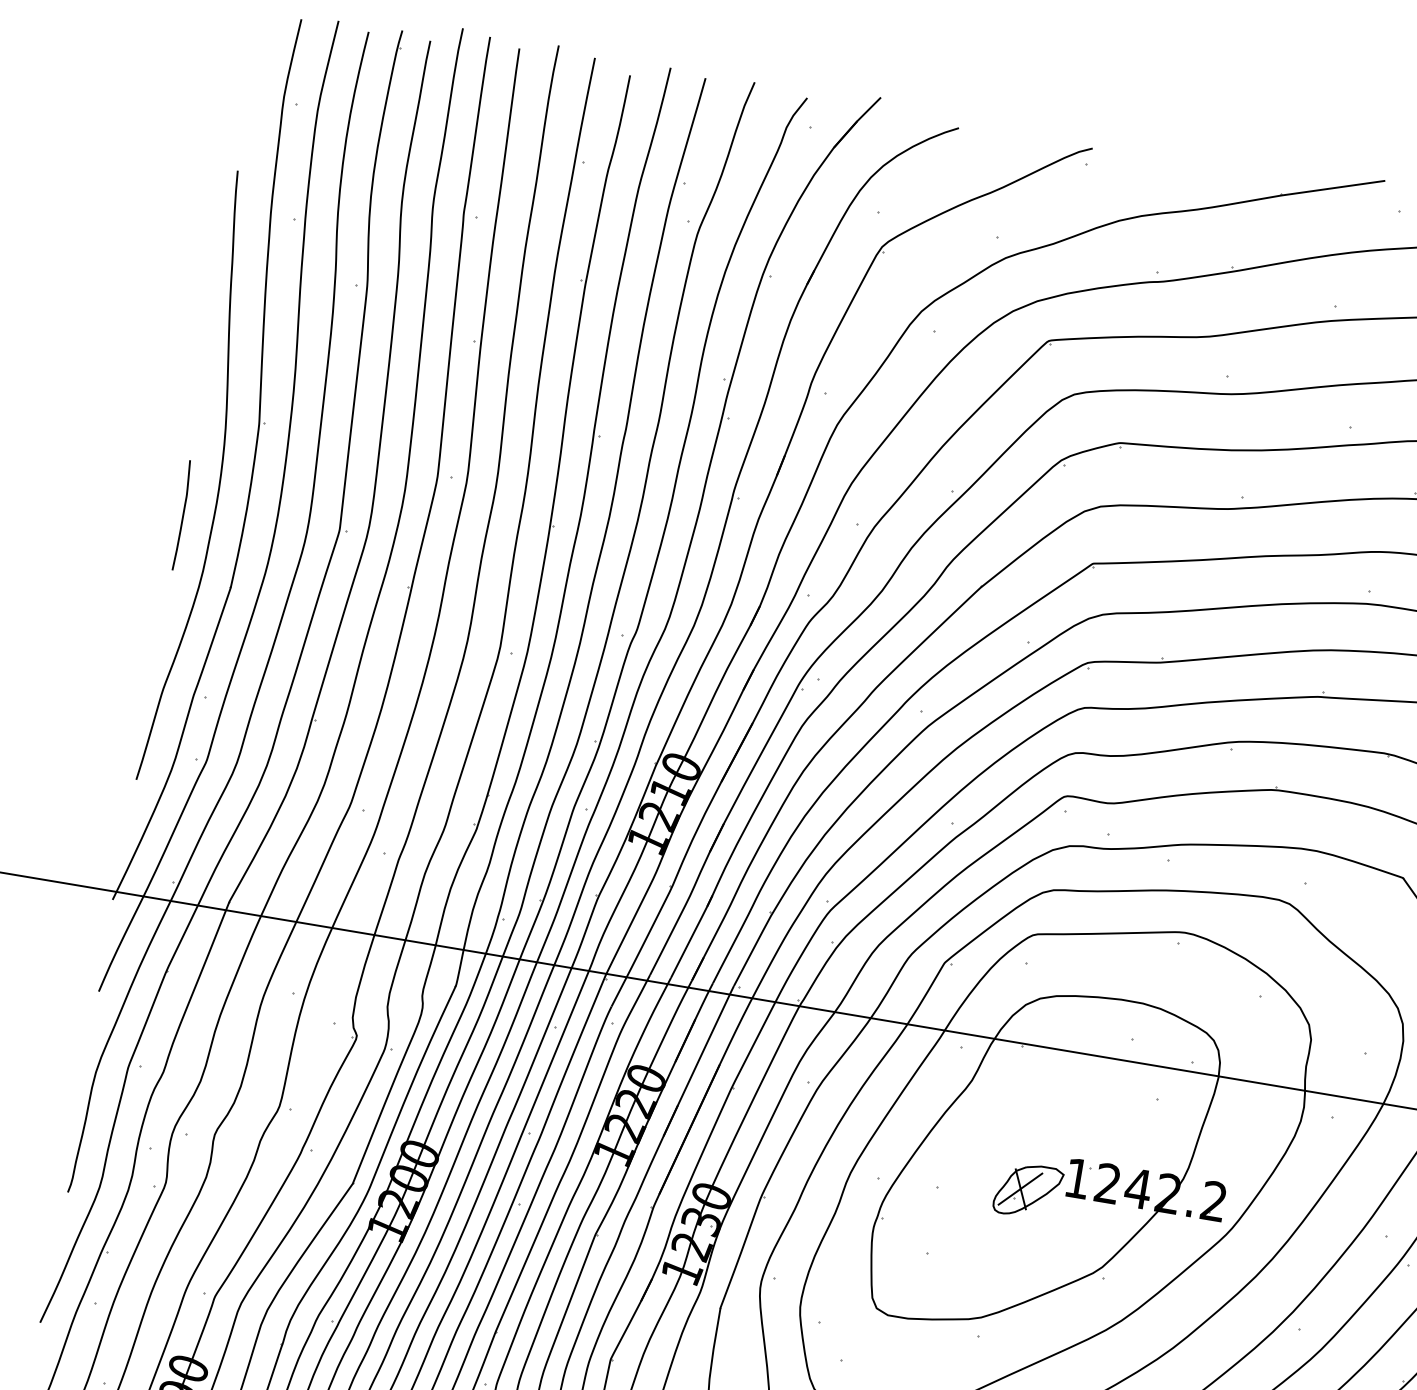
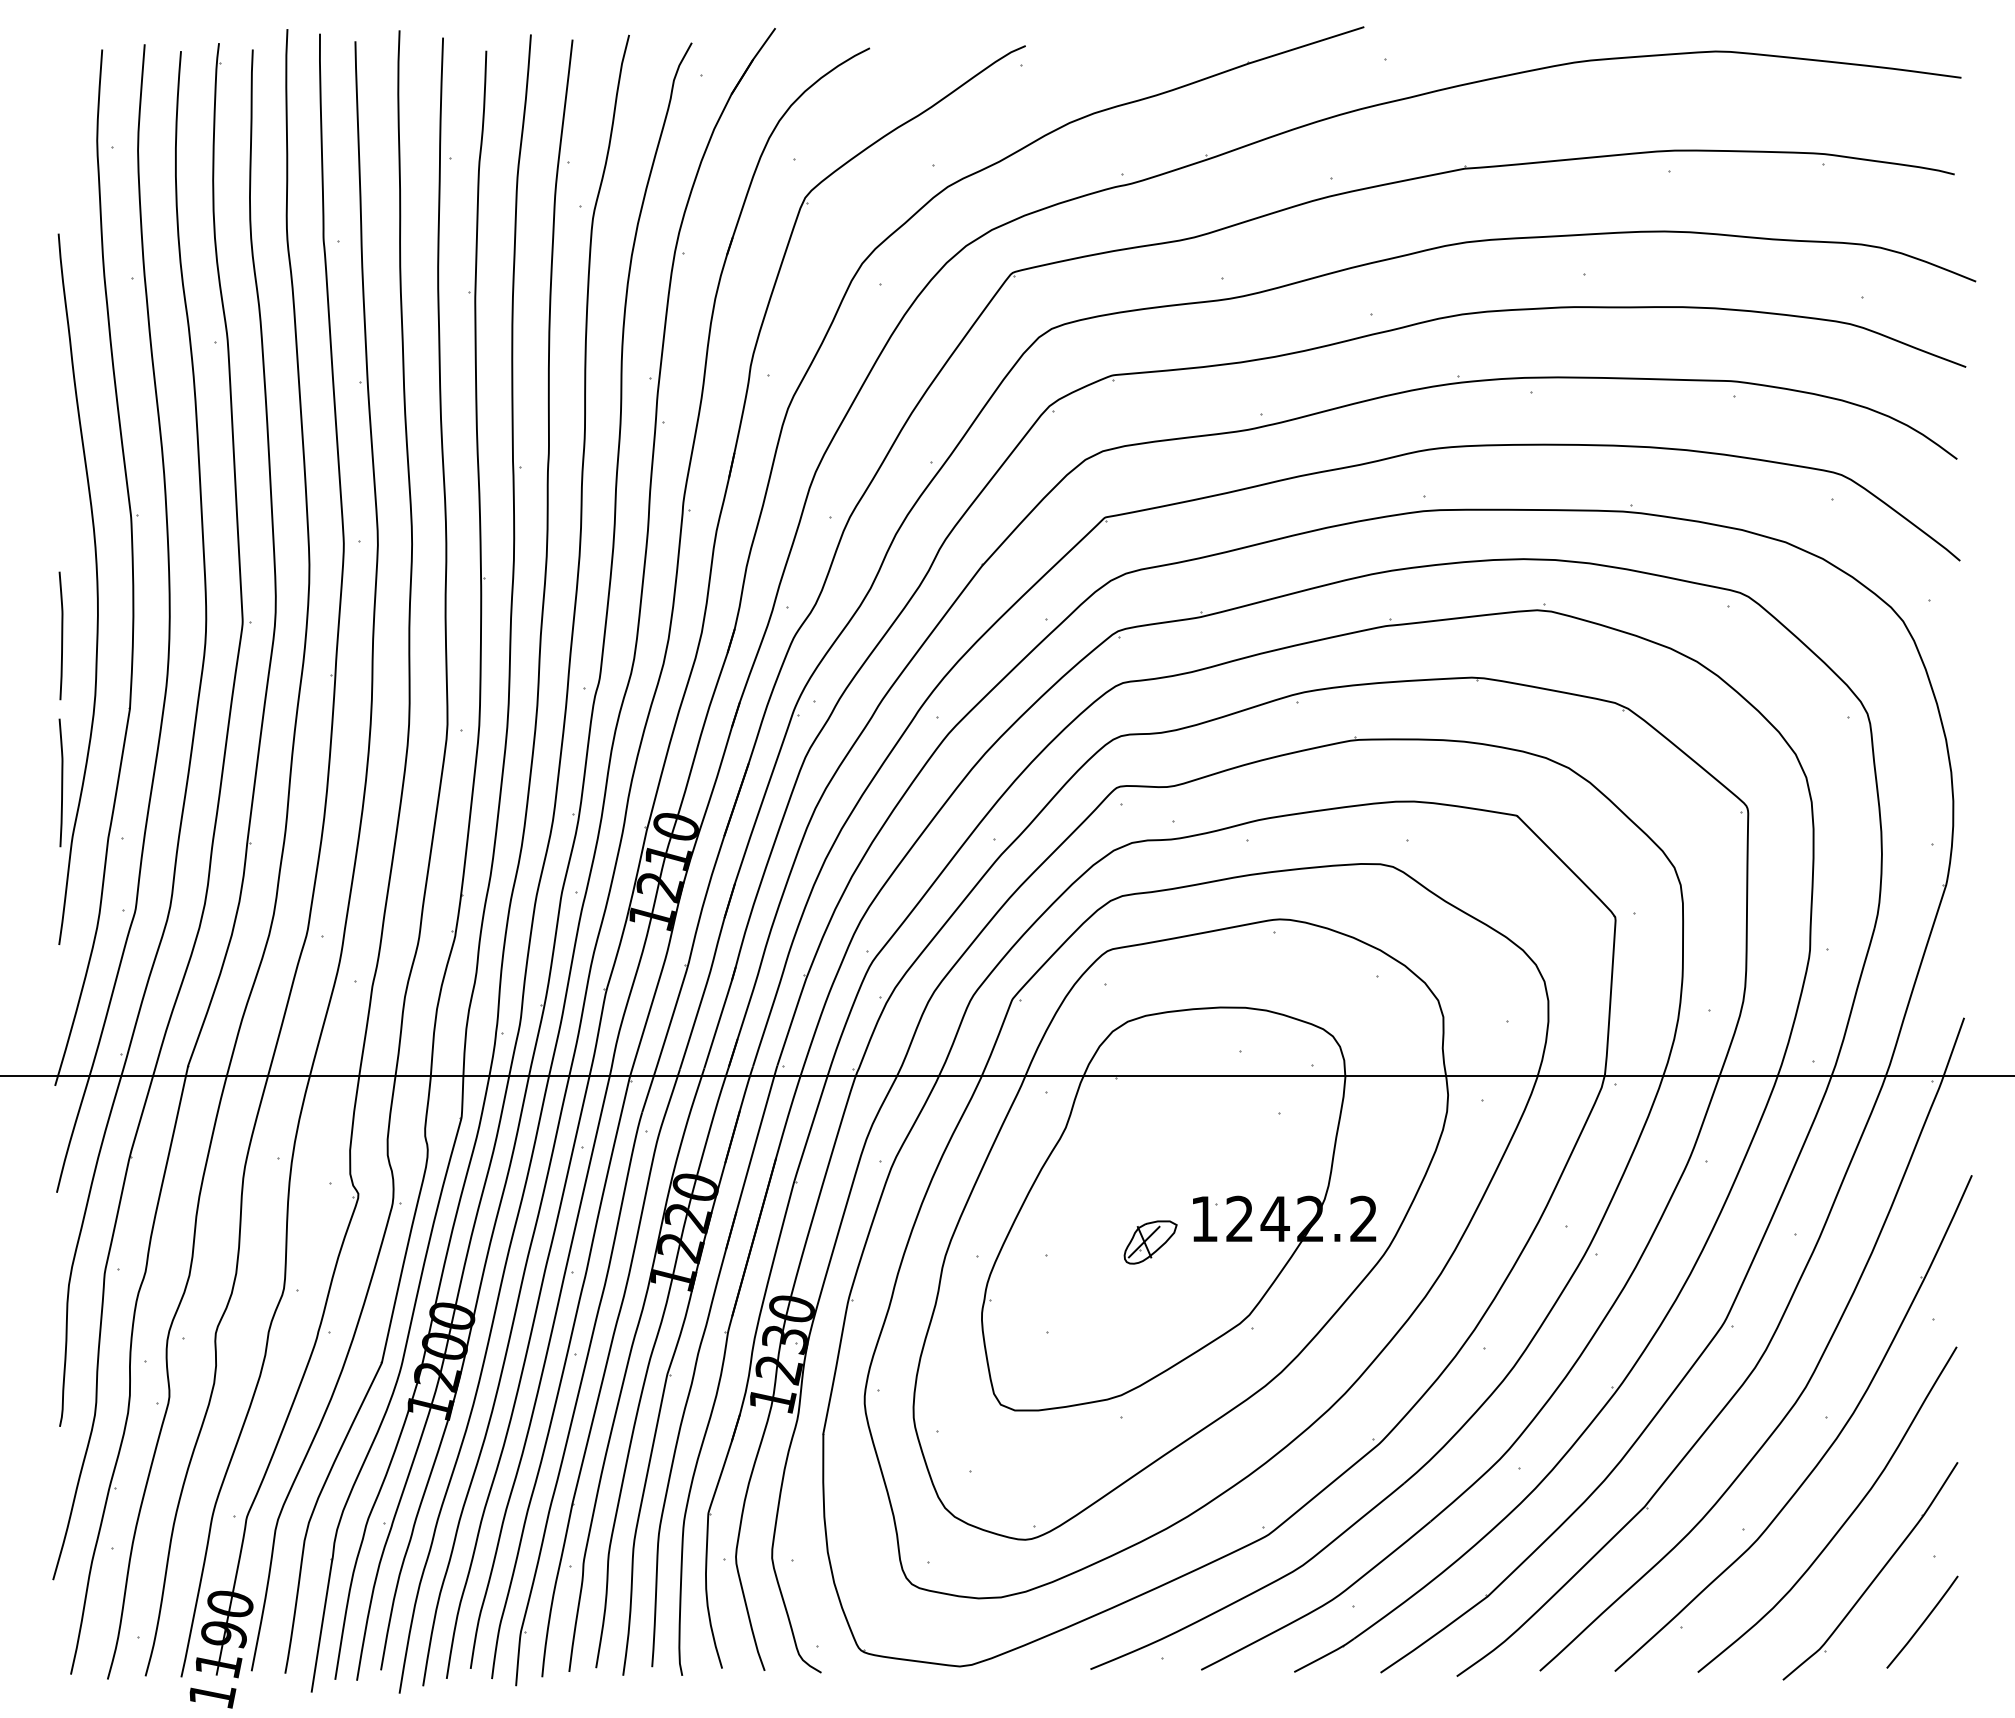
curve: (161, 641) -> (61, 782), added
part: (1028, 1190) -> (1150, 1242), size x0.7

